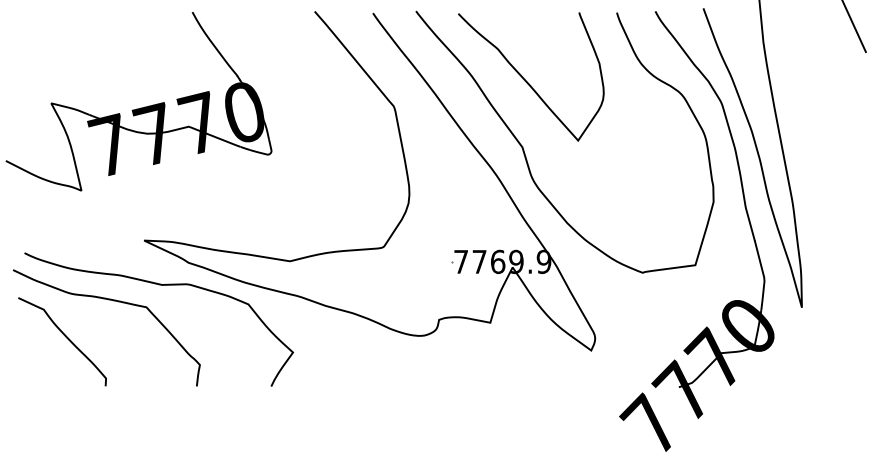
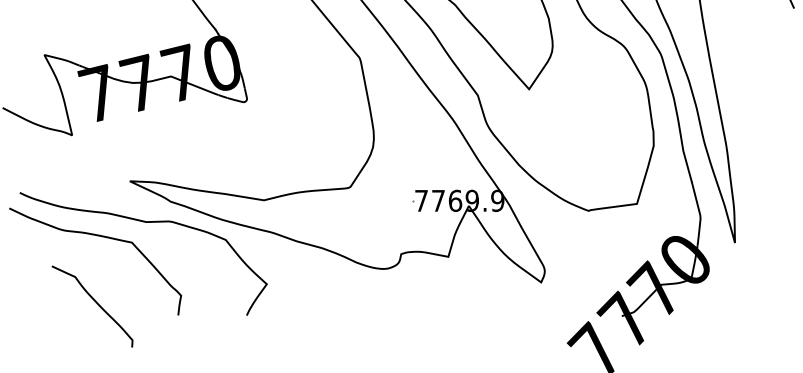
curve: (65, 337) -> (95, 302), moved

